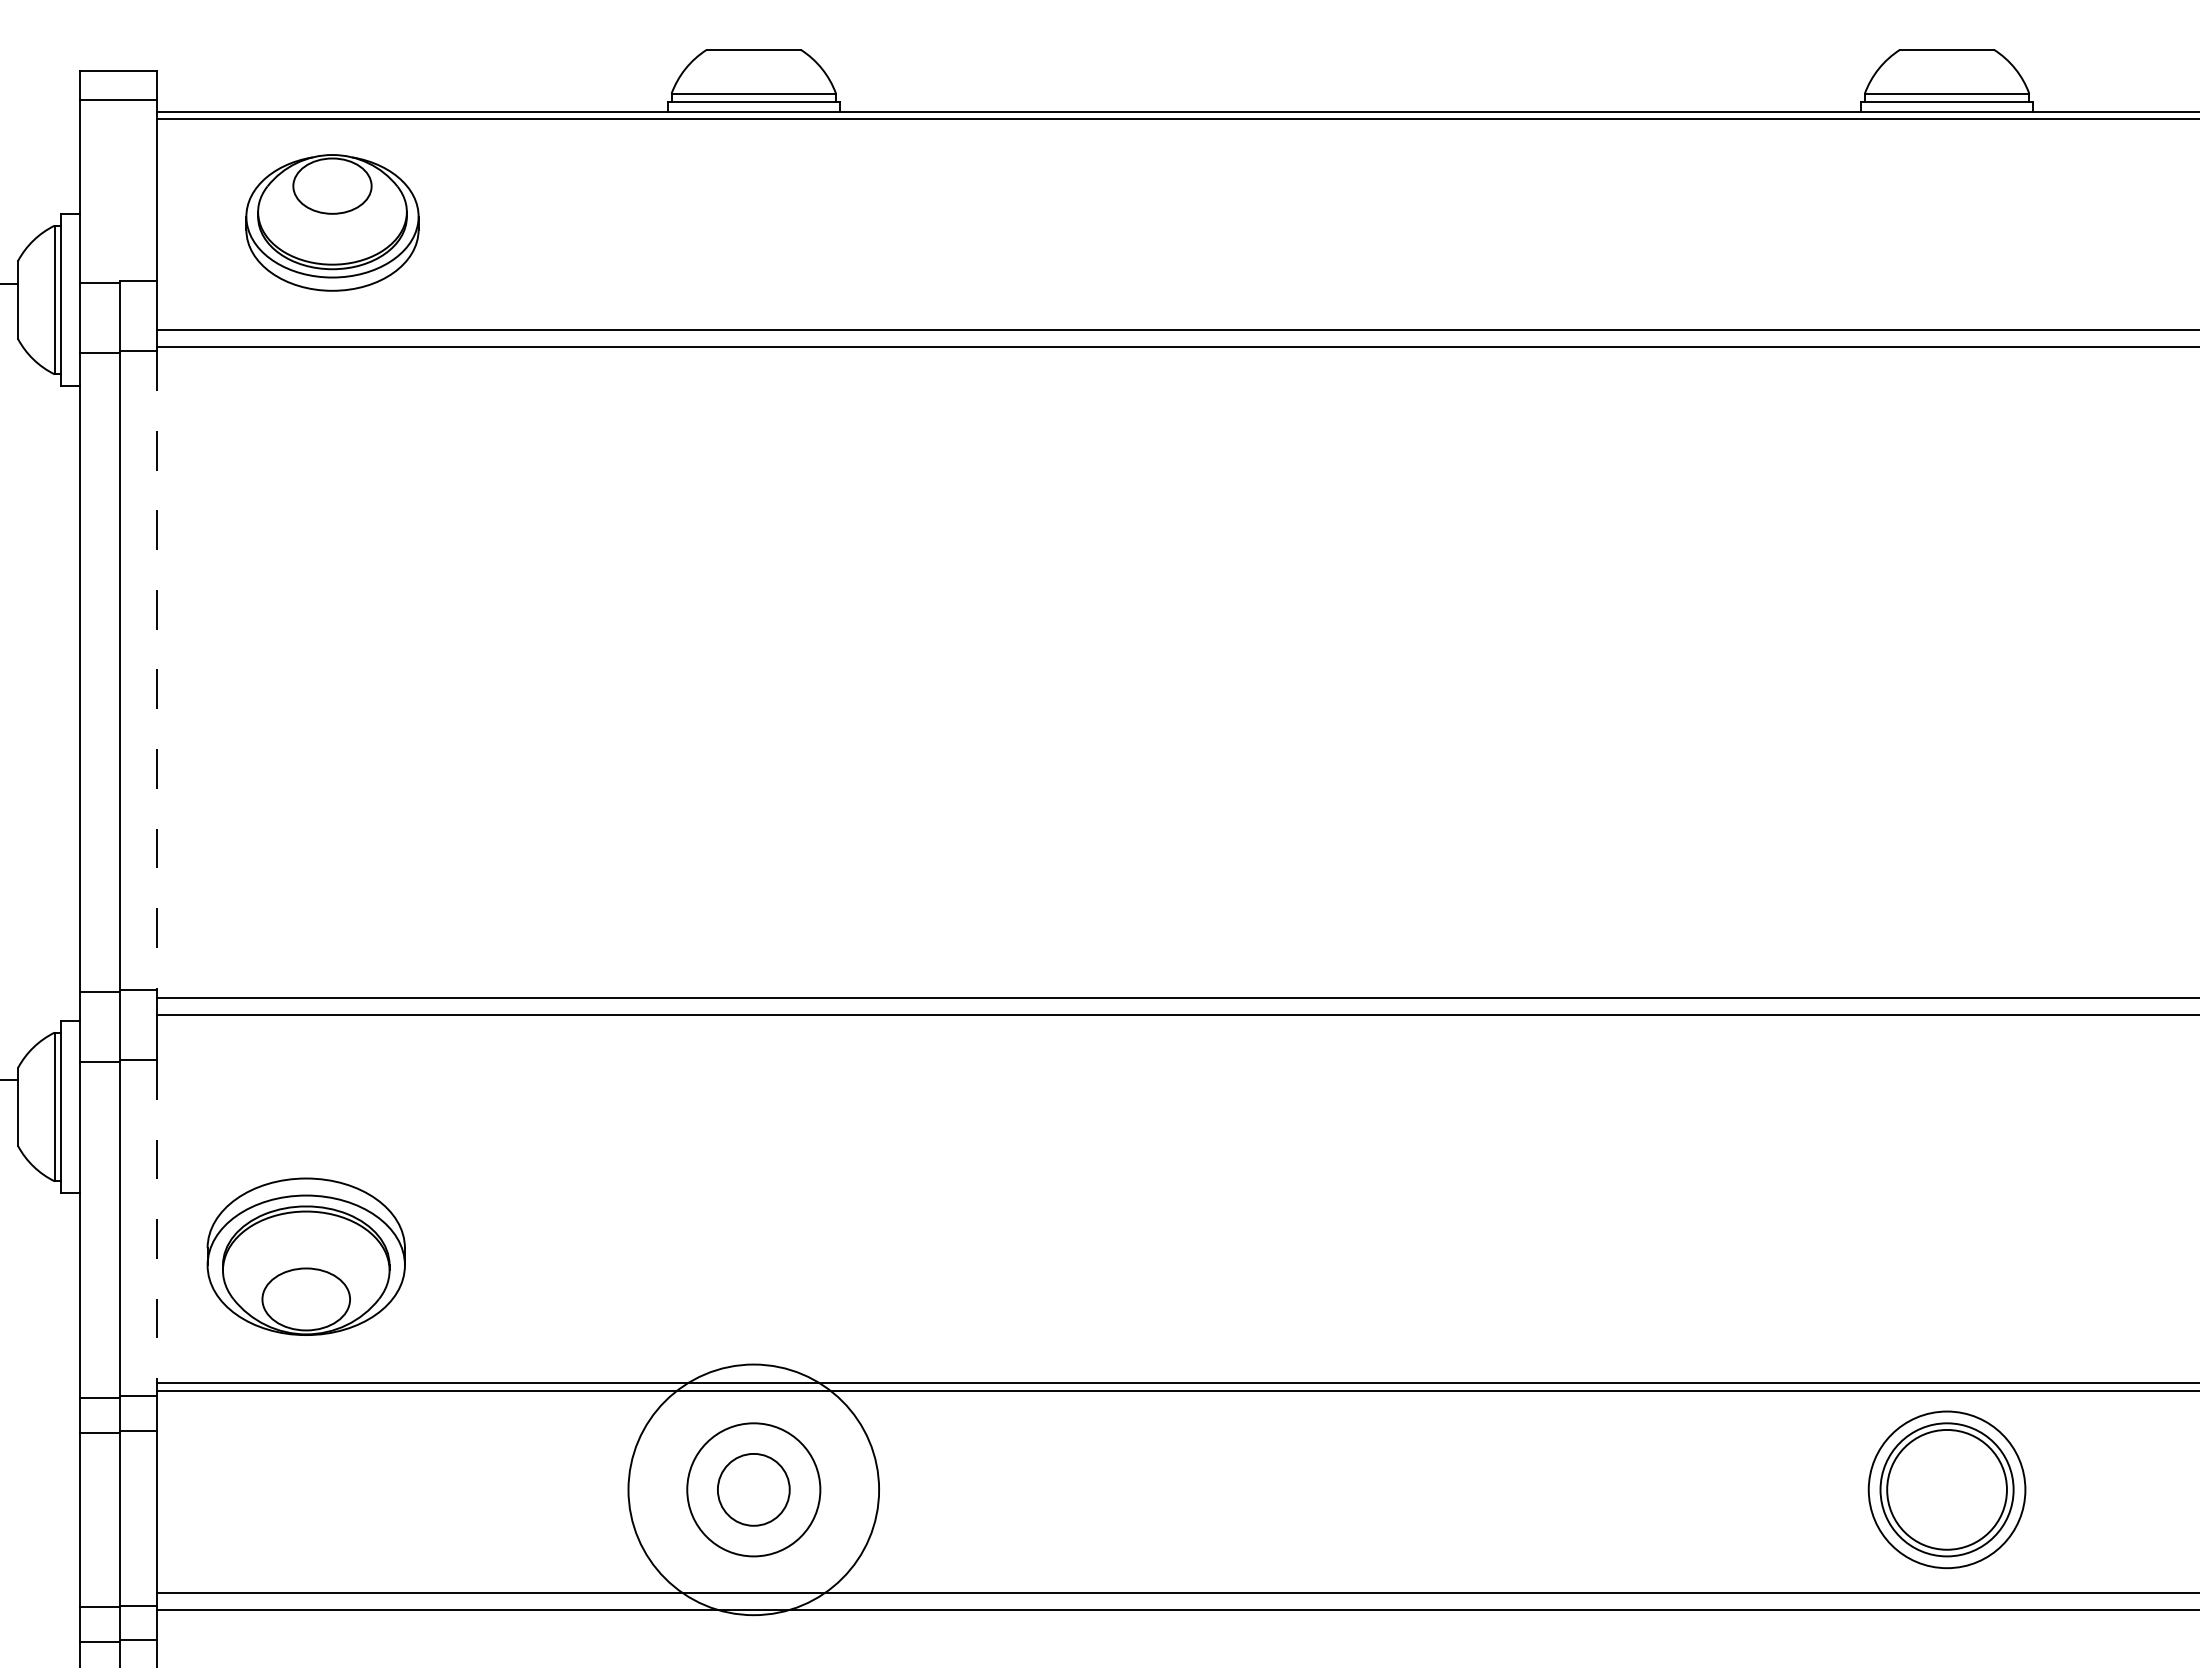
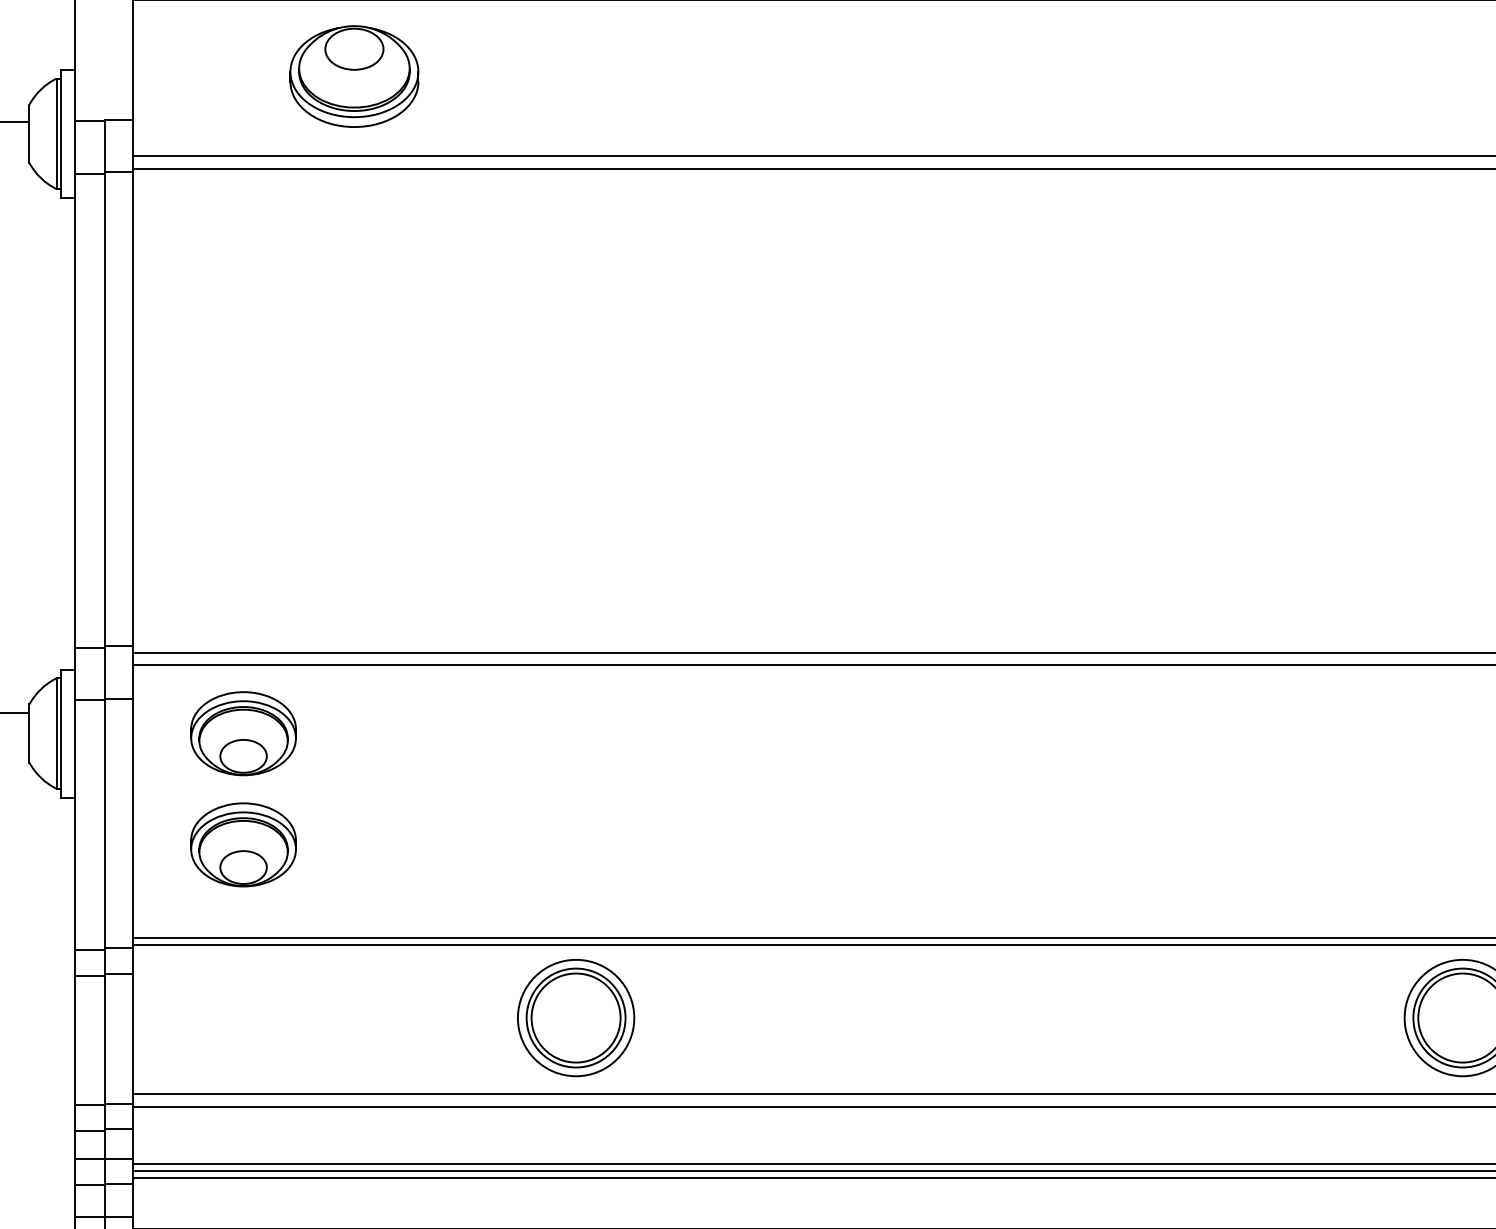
part: (332, 222) -> (354, 76), moved
line: (157, 670) -> (132, 409), dashed -> solid
part: (306, 1107) -> (243, 733), added
line: (157, 1227) -> (132, 823), dashed -> solid
part: (306, 1256) -> (243, 844), size x0.71
circle: (753, 1489) -> (575, 1017), size x0.62
circle: (753, 1489) -> (575, 1017), size x1.67

